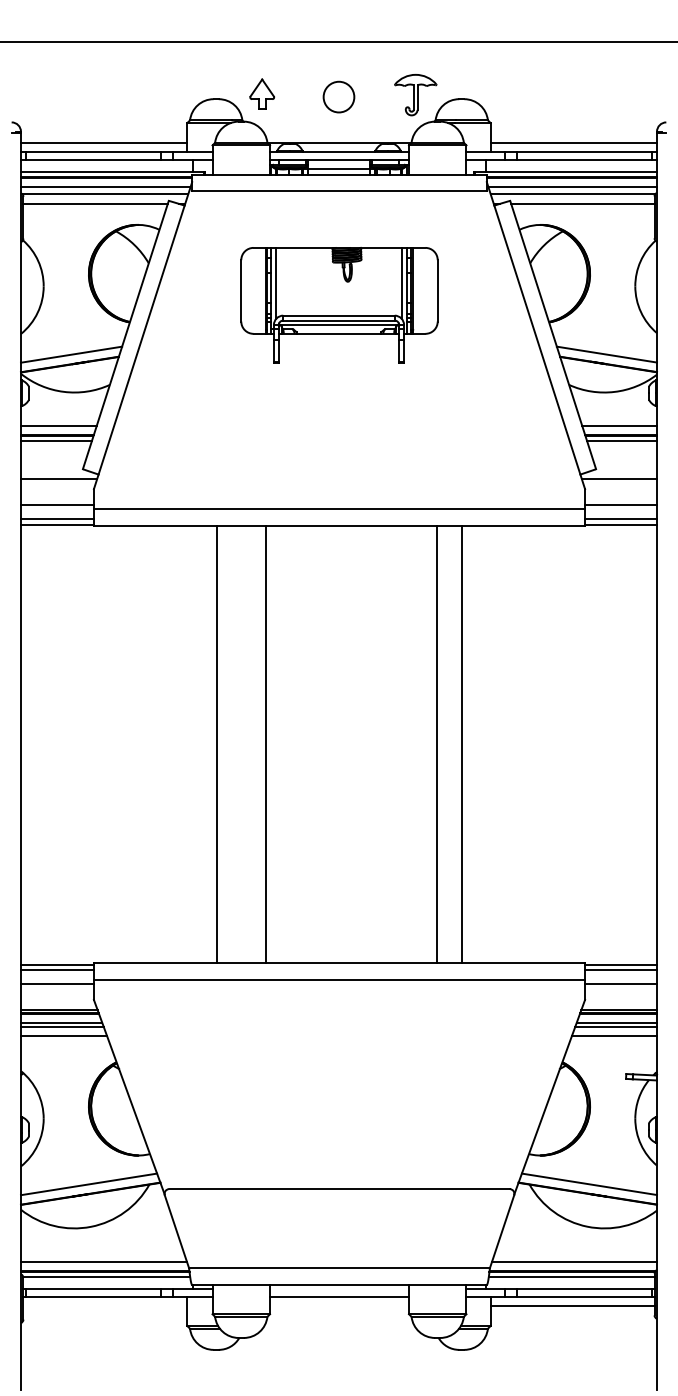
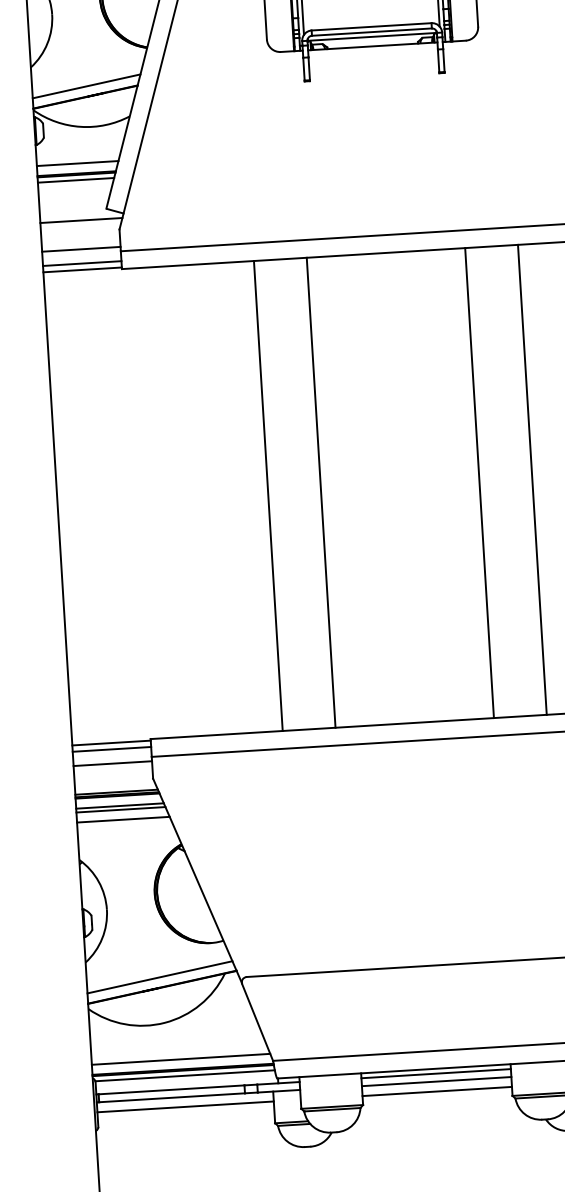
line: (437, 744) -> (479, 483), moved
line: (339, 1289) -> (436, 1073), added
line: (105, 1305) -> (185, 1106), added
line: (339, 1305) -> (437, 1091), added

